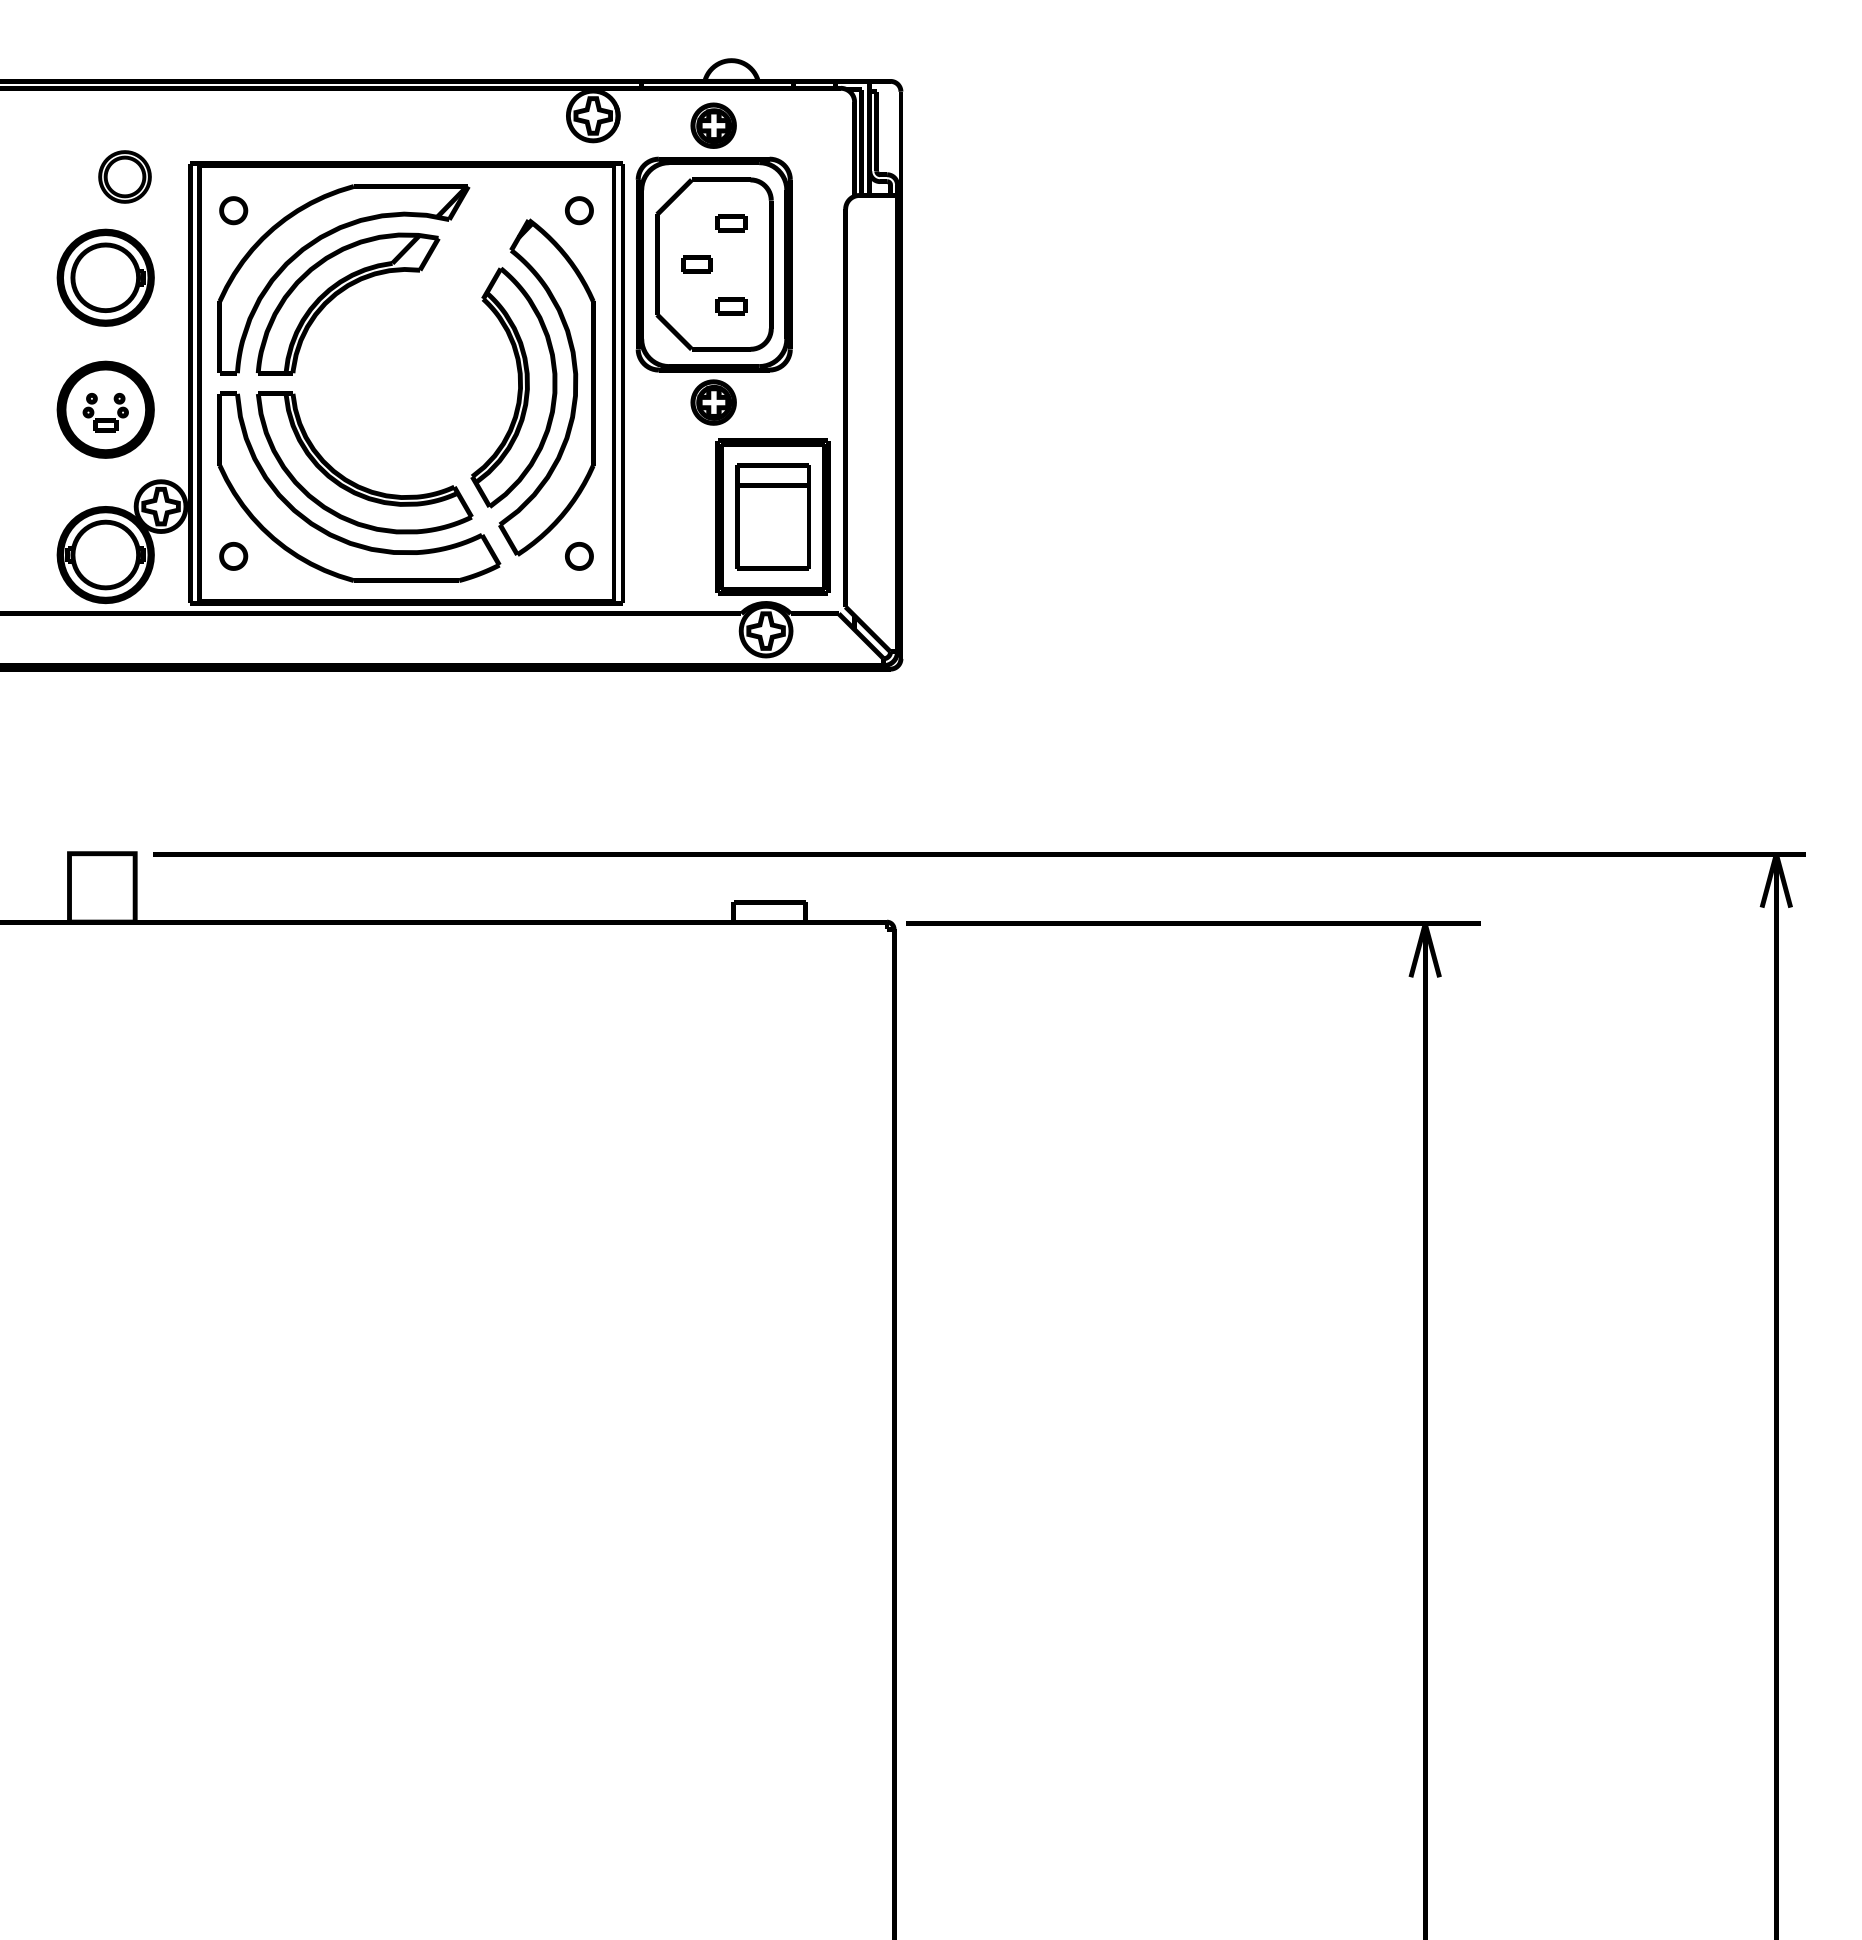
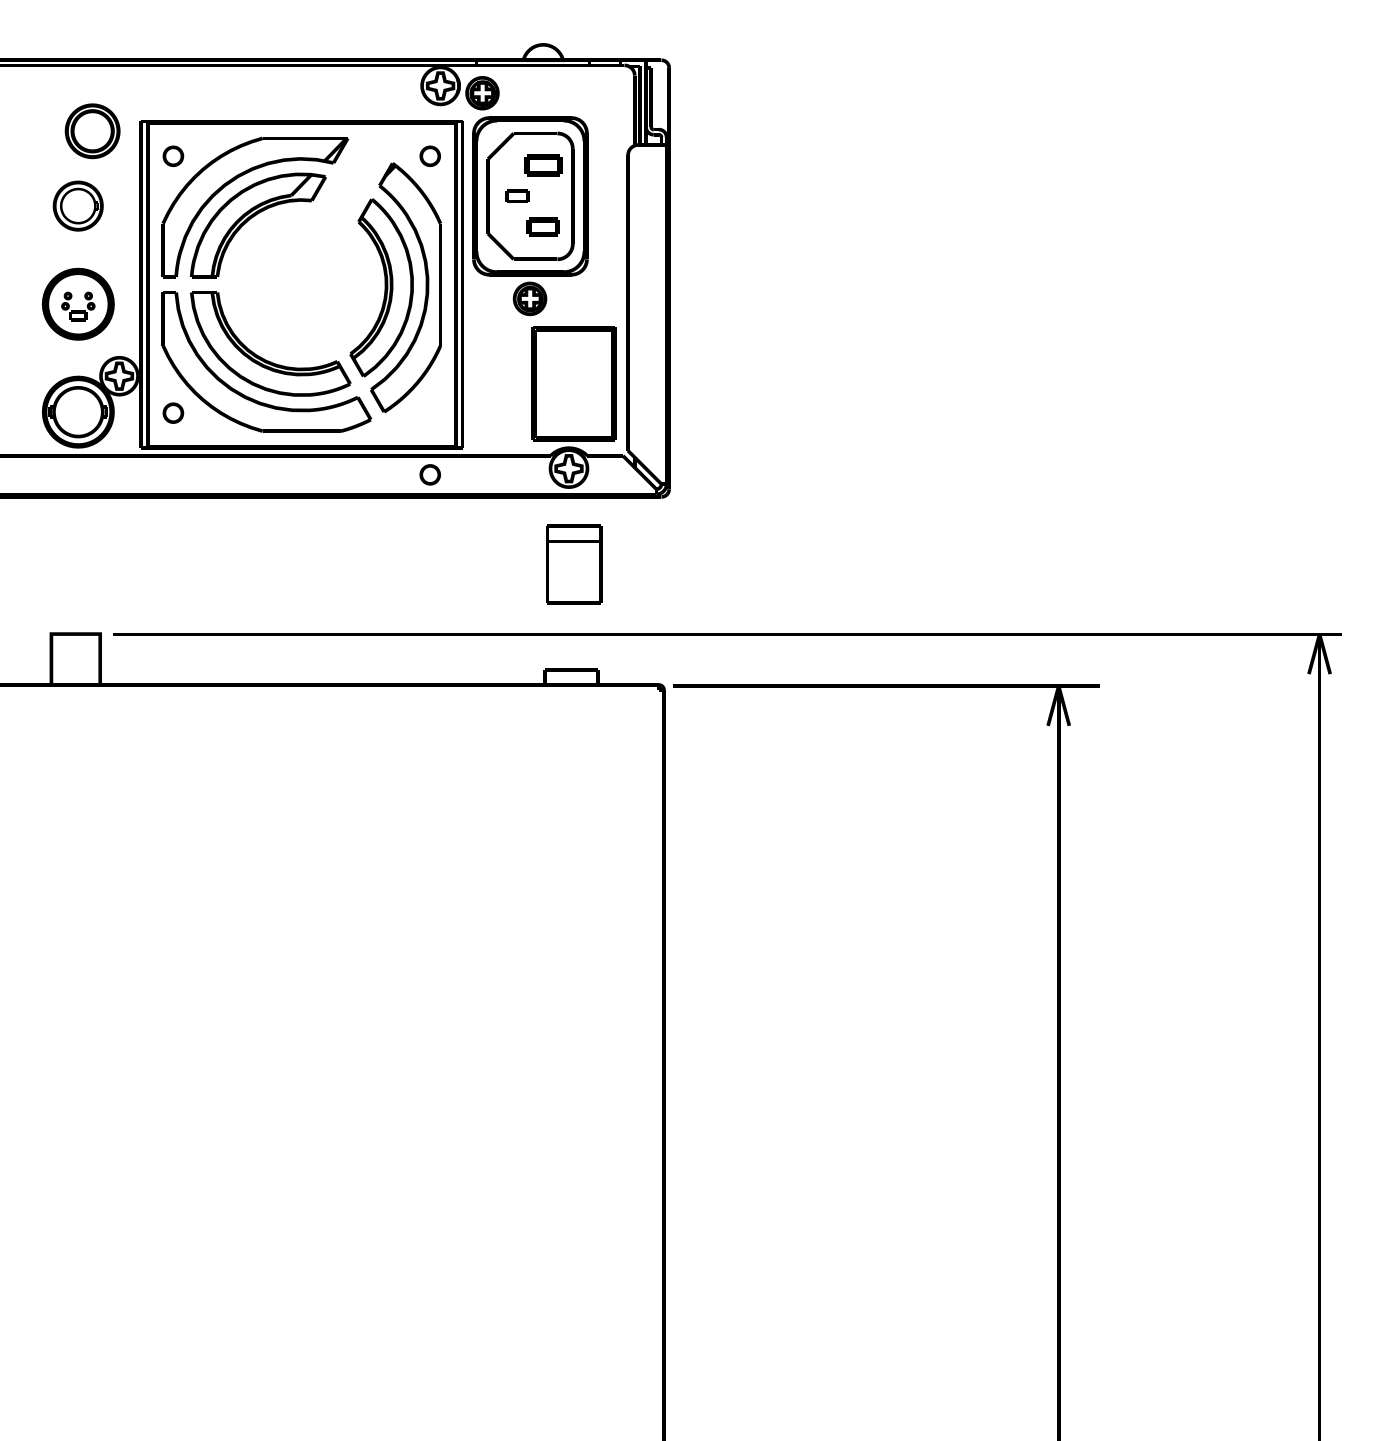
part: (713, 125) -> (482, 93), moved
part: (124, 176) -> (92, 130), size x1.4
part: (731, 223) -> (543, 165), size x1.6
part: (105, 277) -> (78, 205), size x0.7
part: (731, 306) -> (543, 227), size x1.4
part: (772, 516) -> (573, 564), moved
part: (579, 556) -> (430, 474), moved

